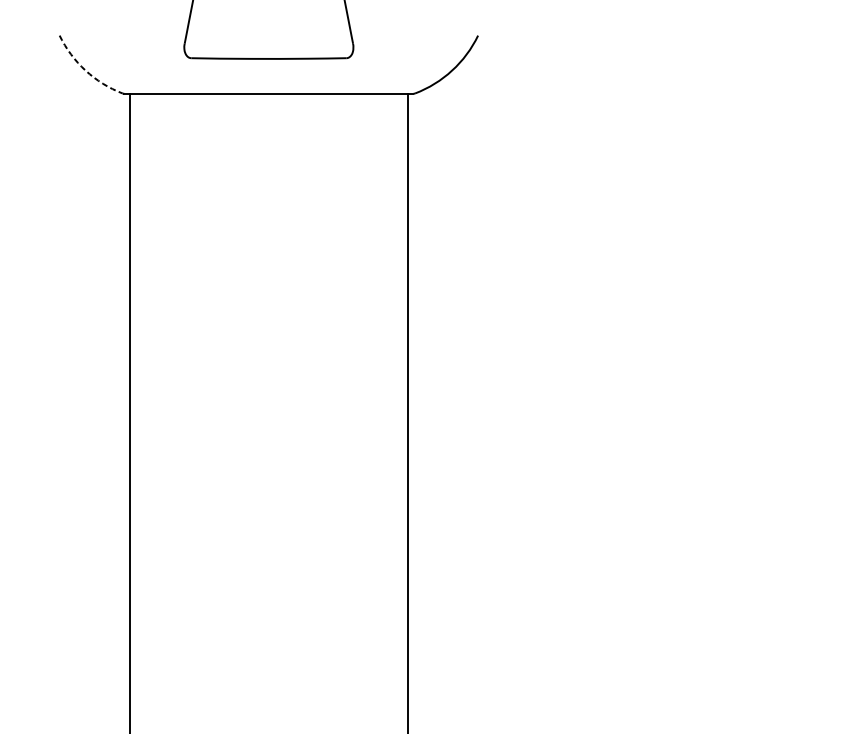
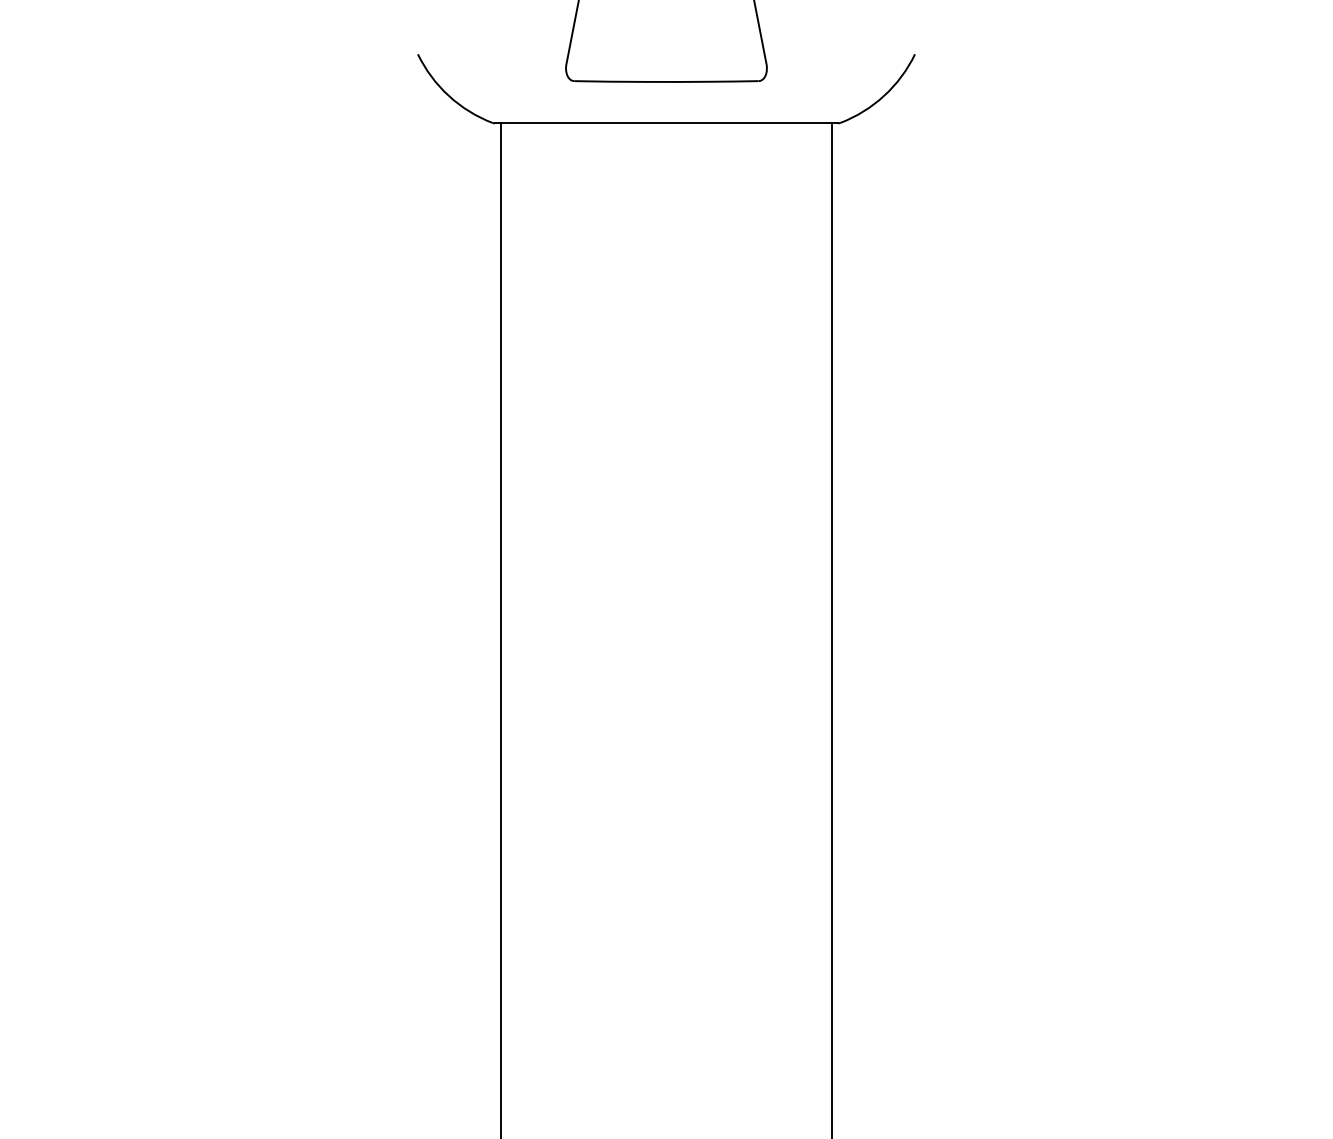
arc: (85, 70) -> (448, 95), dashed -> solid

